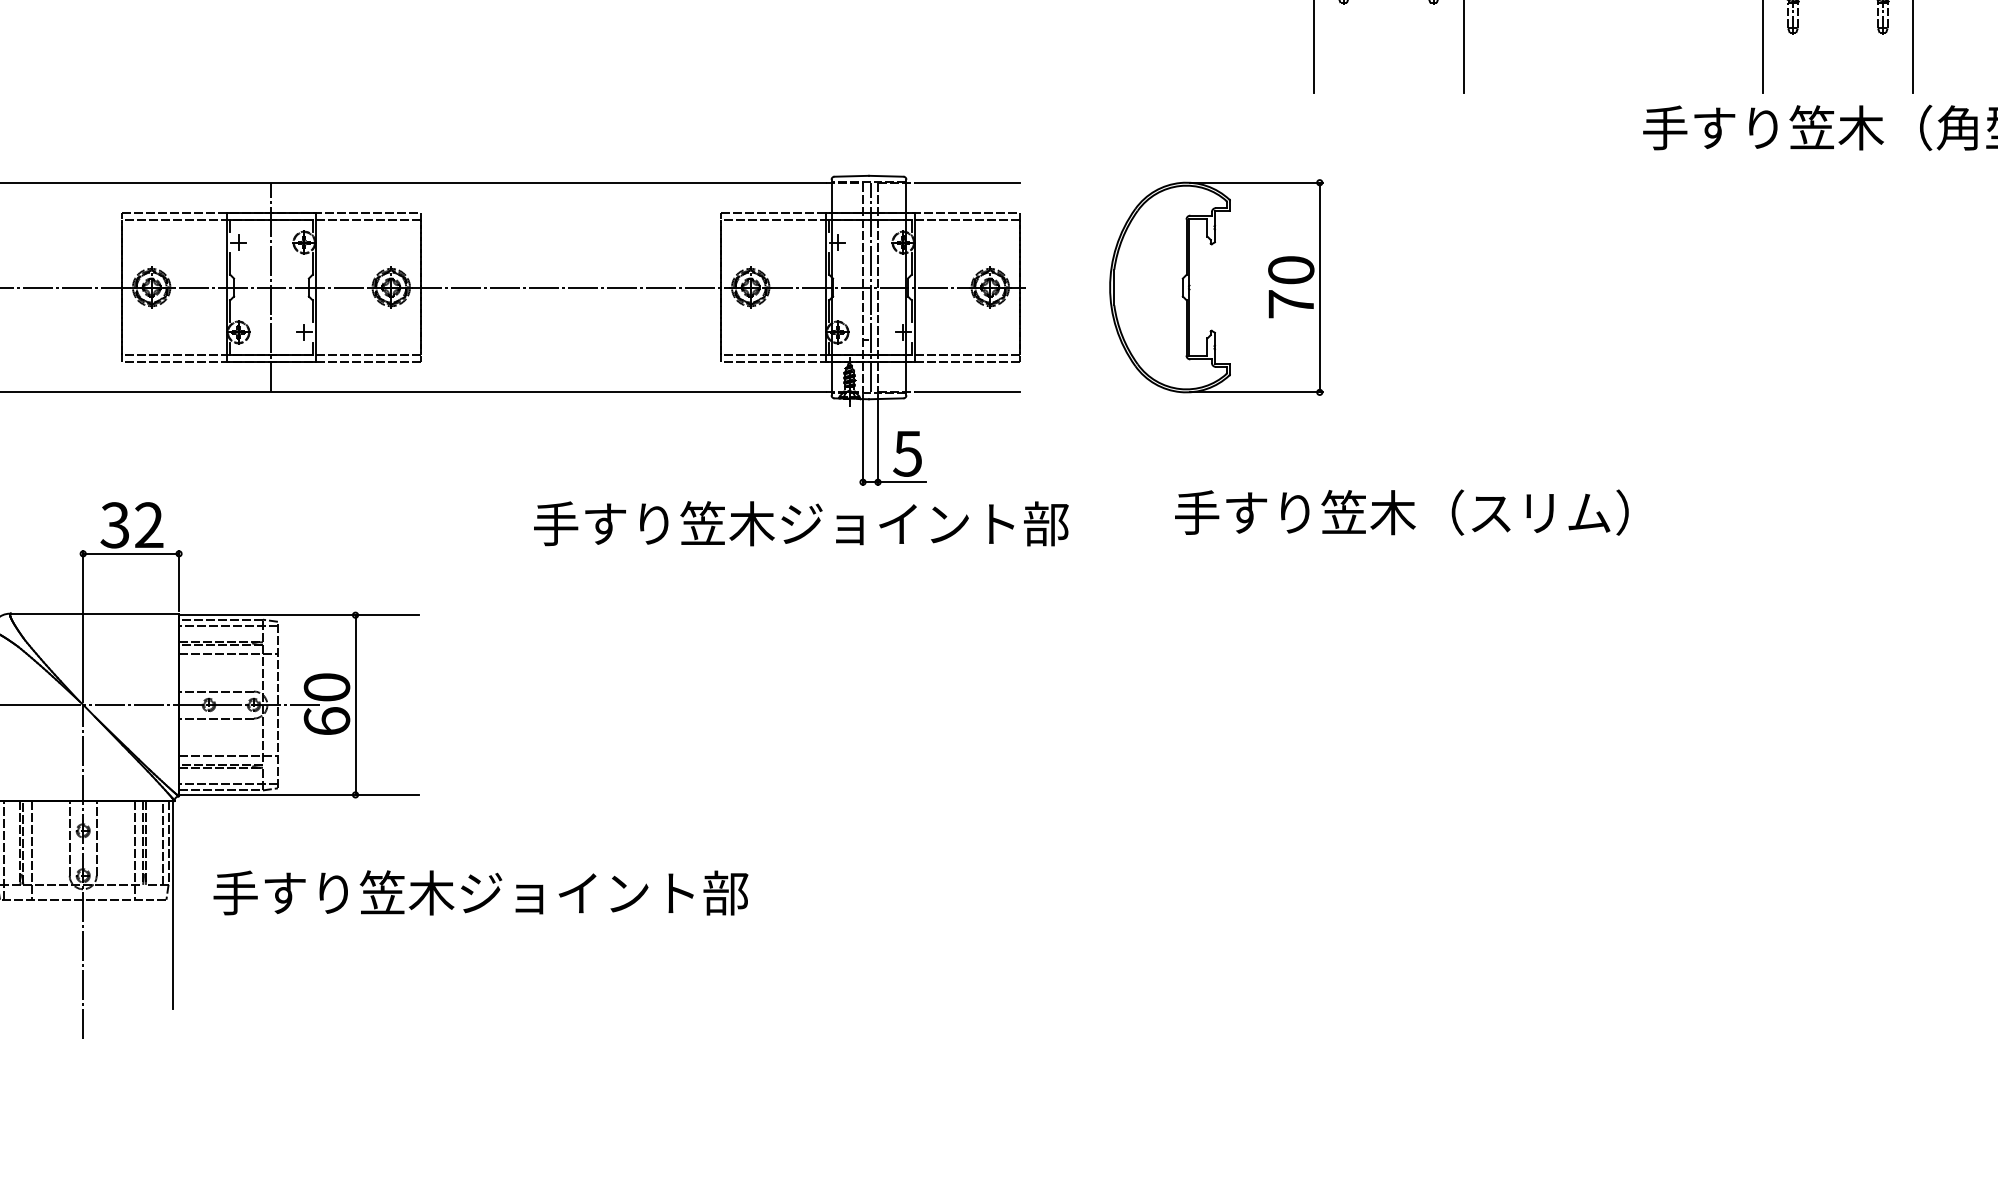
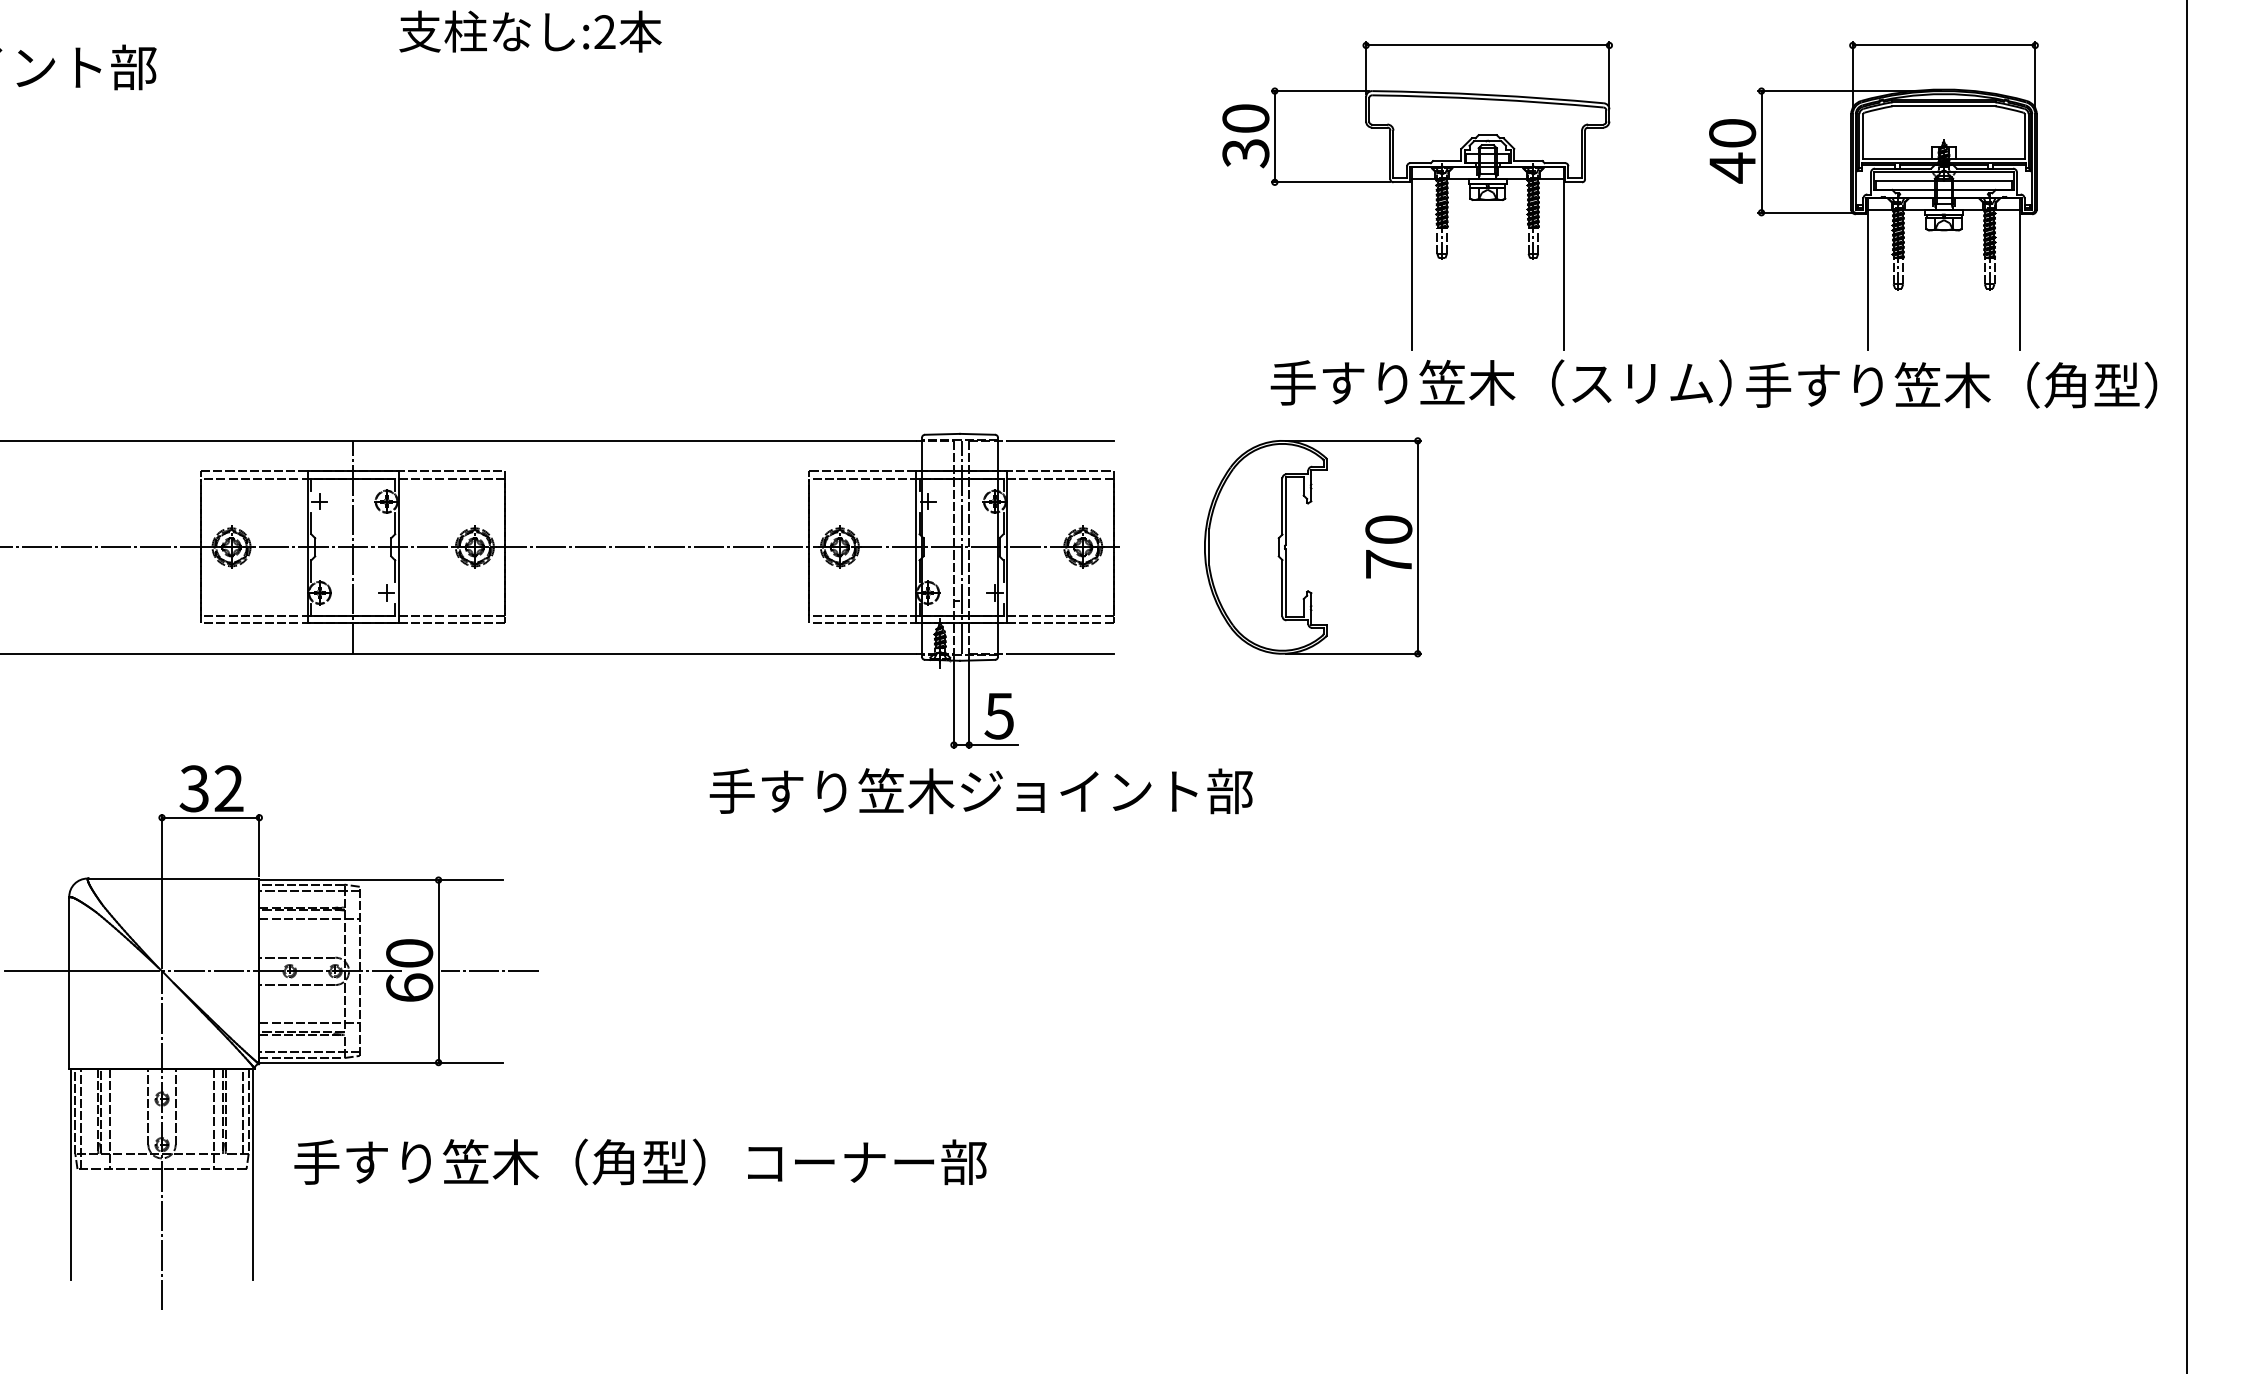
text: (1401, 512) -> (1500, 382), moved
text: (800, 524) -> (980, 791), moved
line: (405, 705) -> (489, 971), added
text: (677, 892) -> (765, 1161), 手すり笠木ジョイント部 -> 手すり笠木（角型）コーナー部

